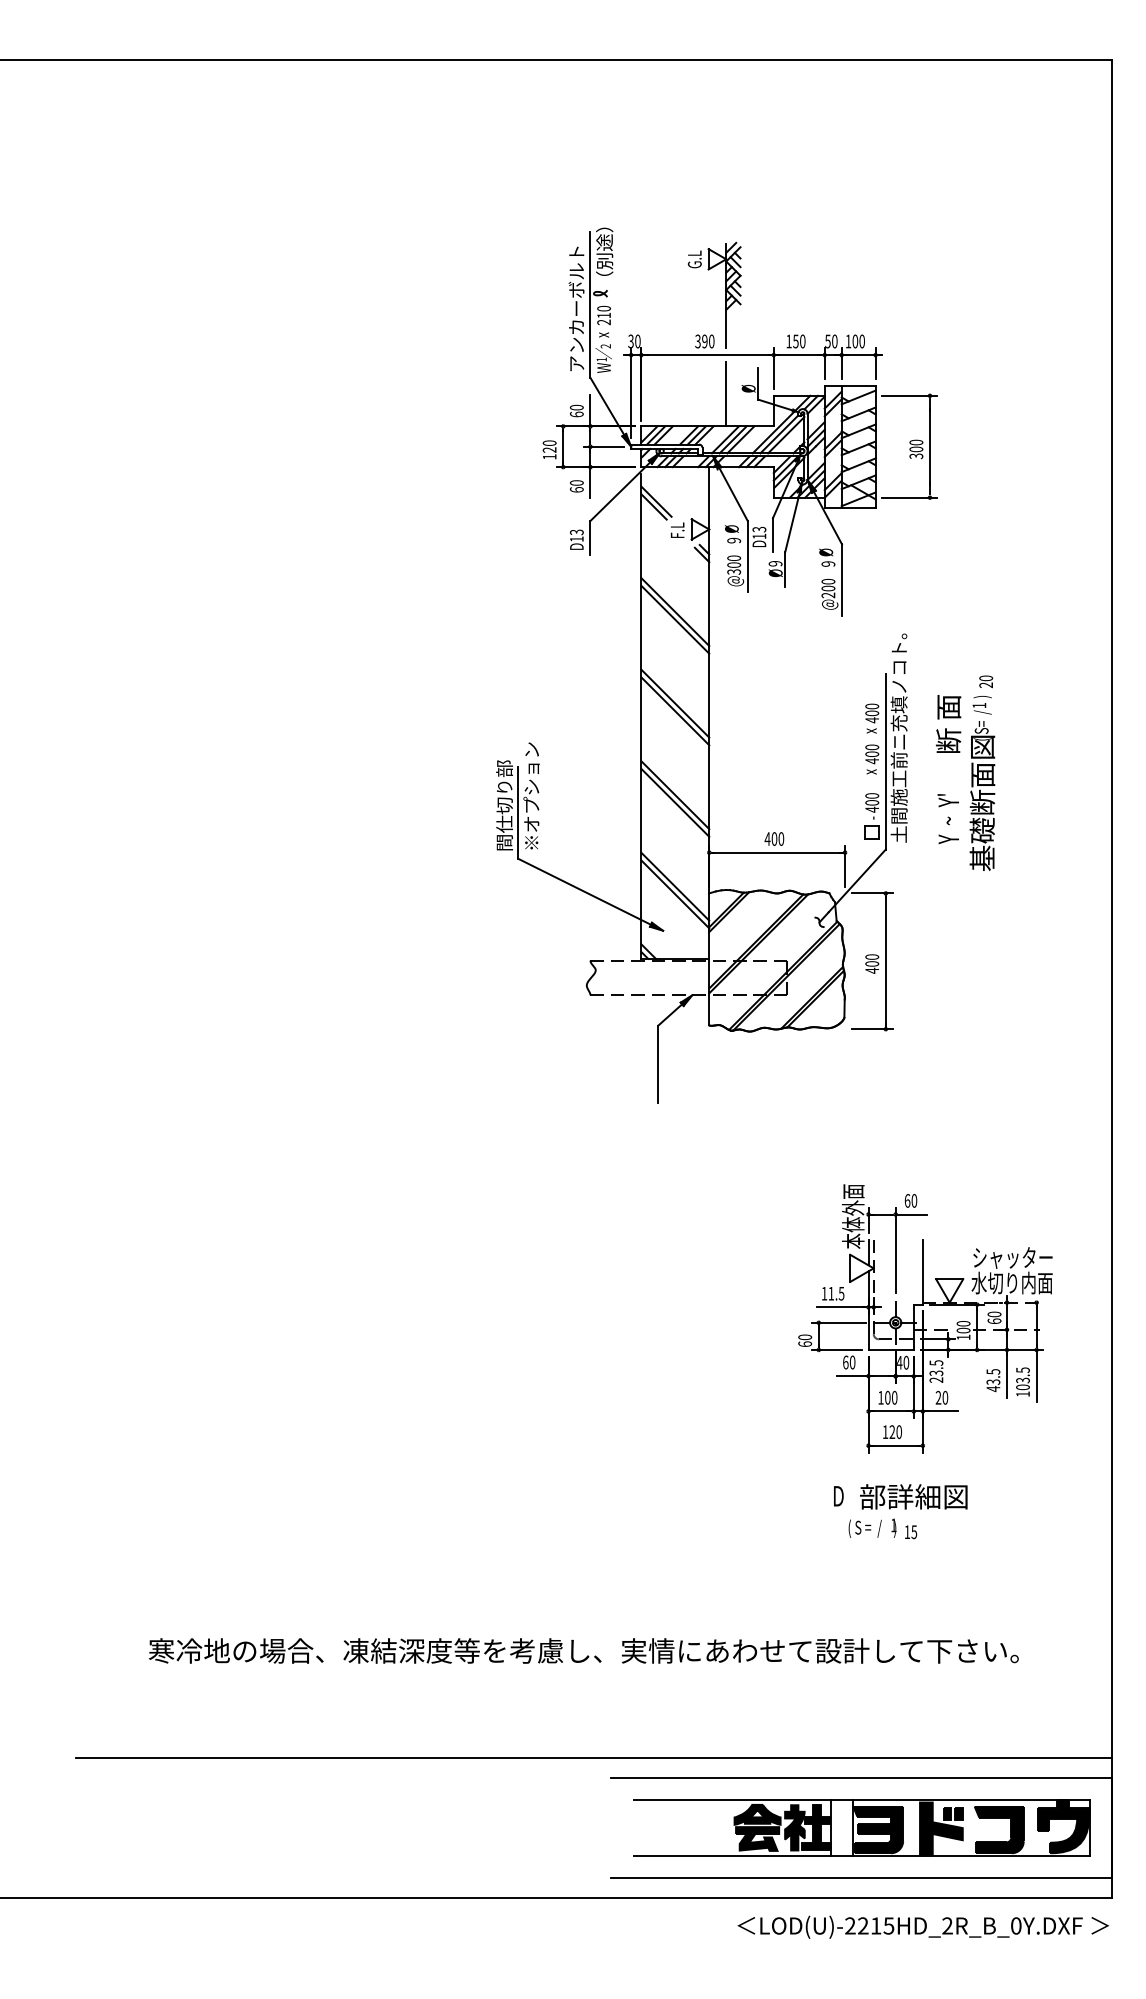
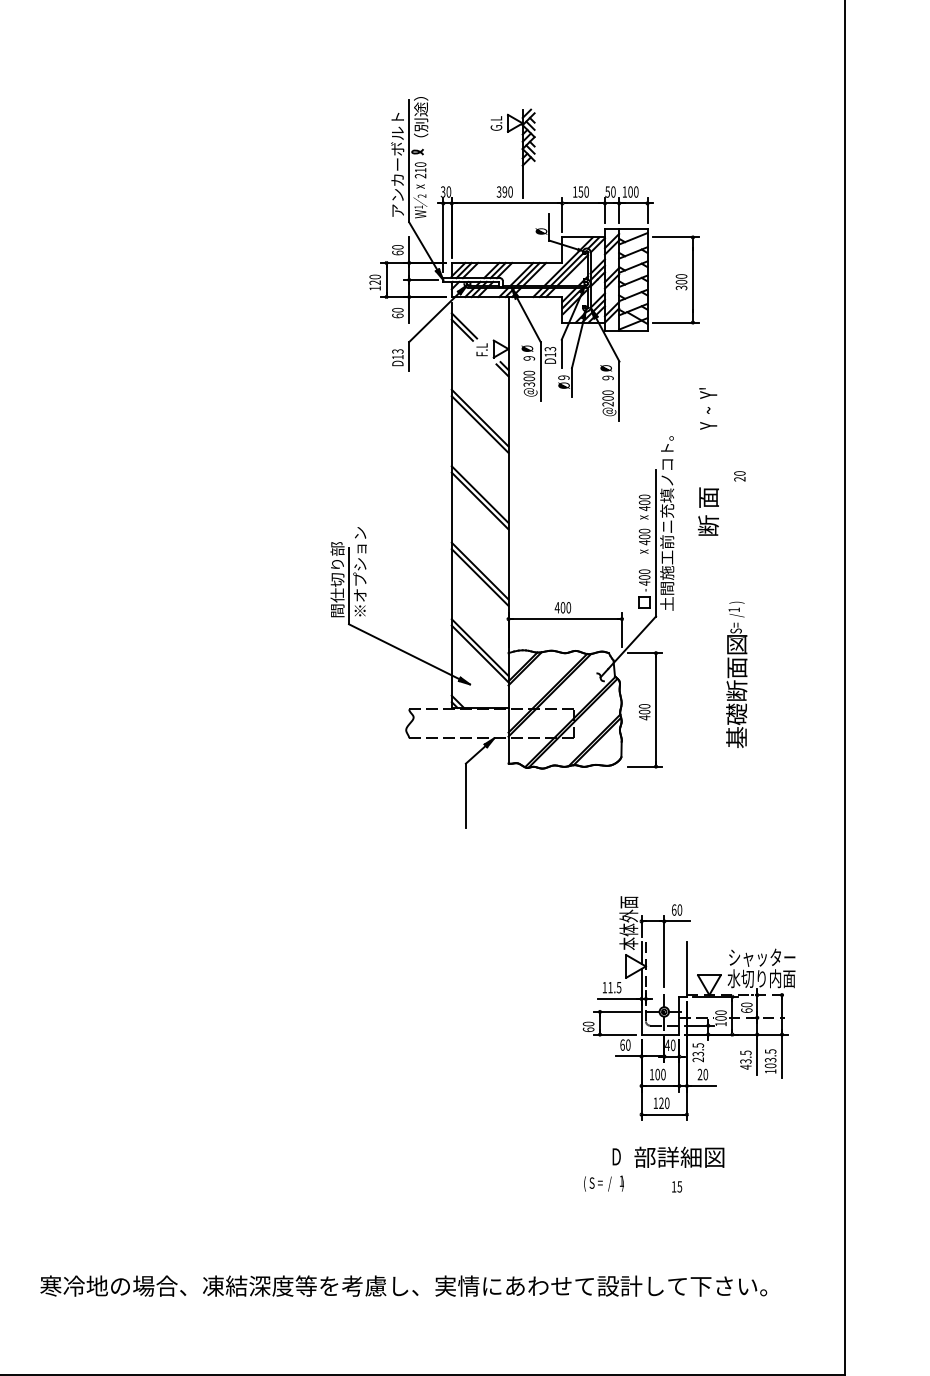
line: (726, 393) -> (522, 235), removed
text: (982, 783) -> (736, 674), moved
text: (947, 818) -> (707, 408), moved
text: (872, 1527) -> (603, 1182), moved

